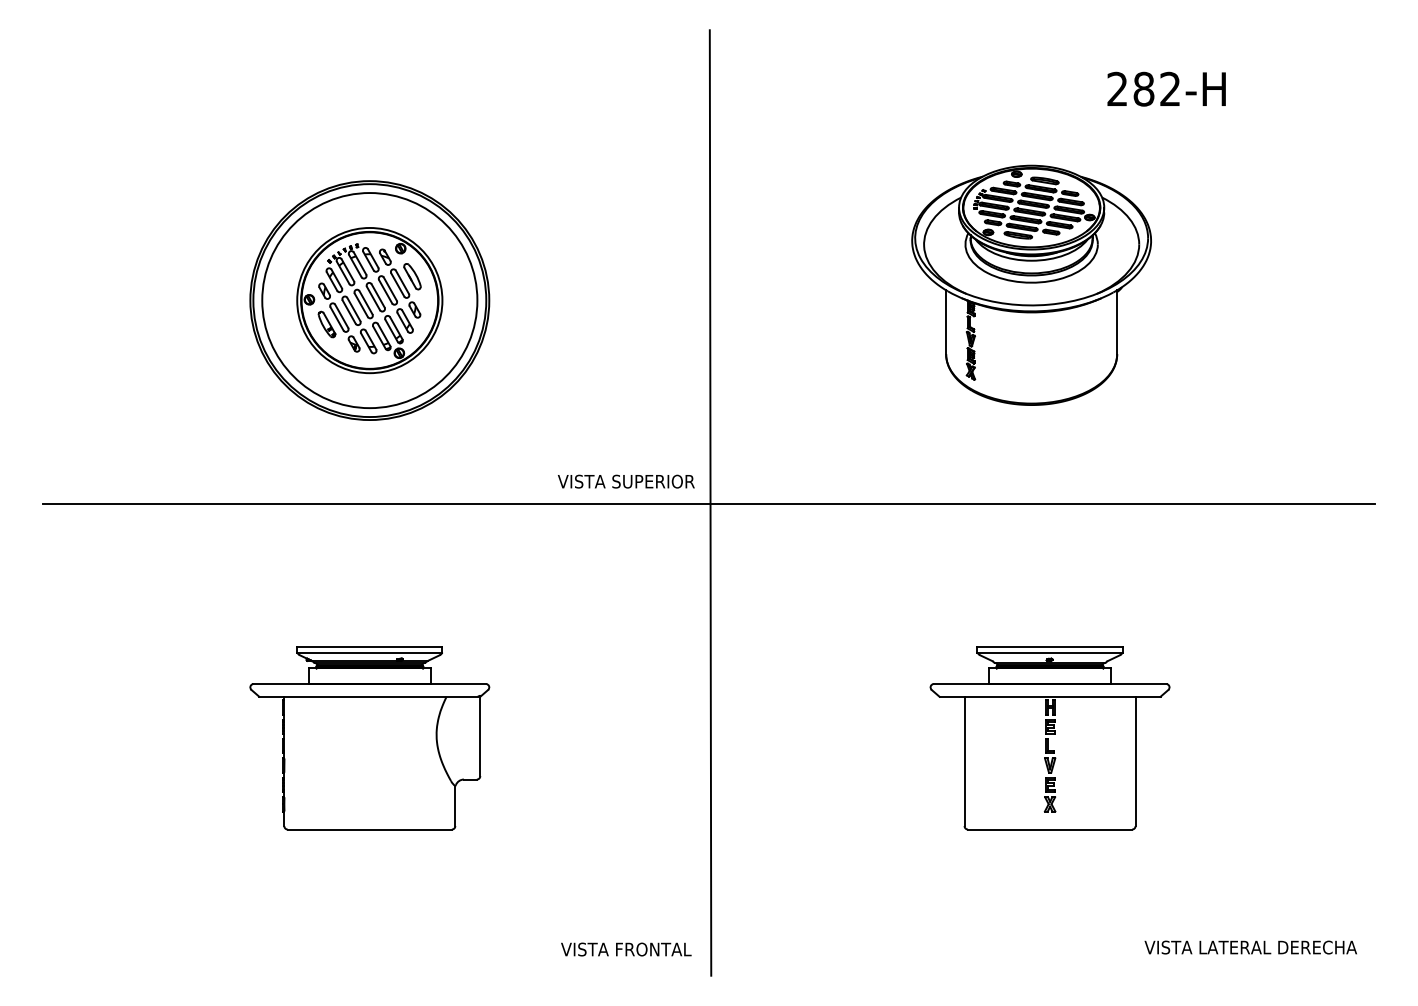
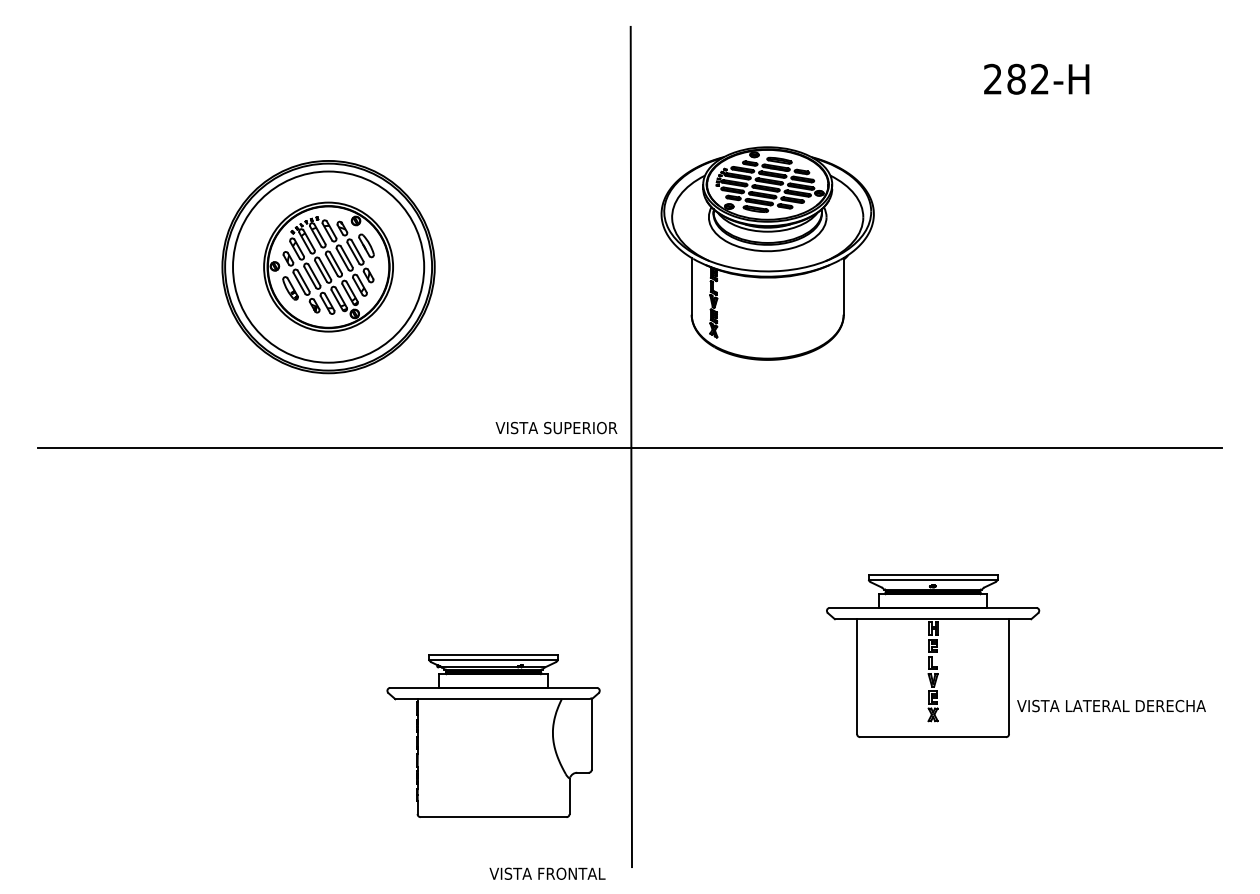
part: (1031, 285) -> (767, 253), moved
part: (369, 737) -> (493, 735), moved
text: (1250, 948) -> (1111, 706), moved
text: (626, 949) -> (547, 873), moved

